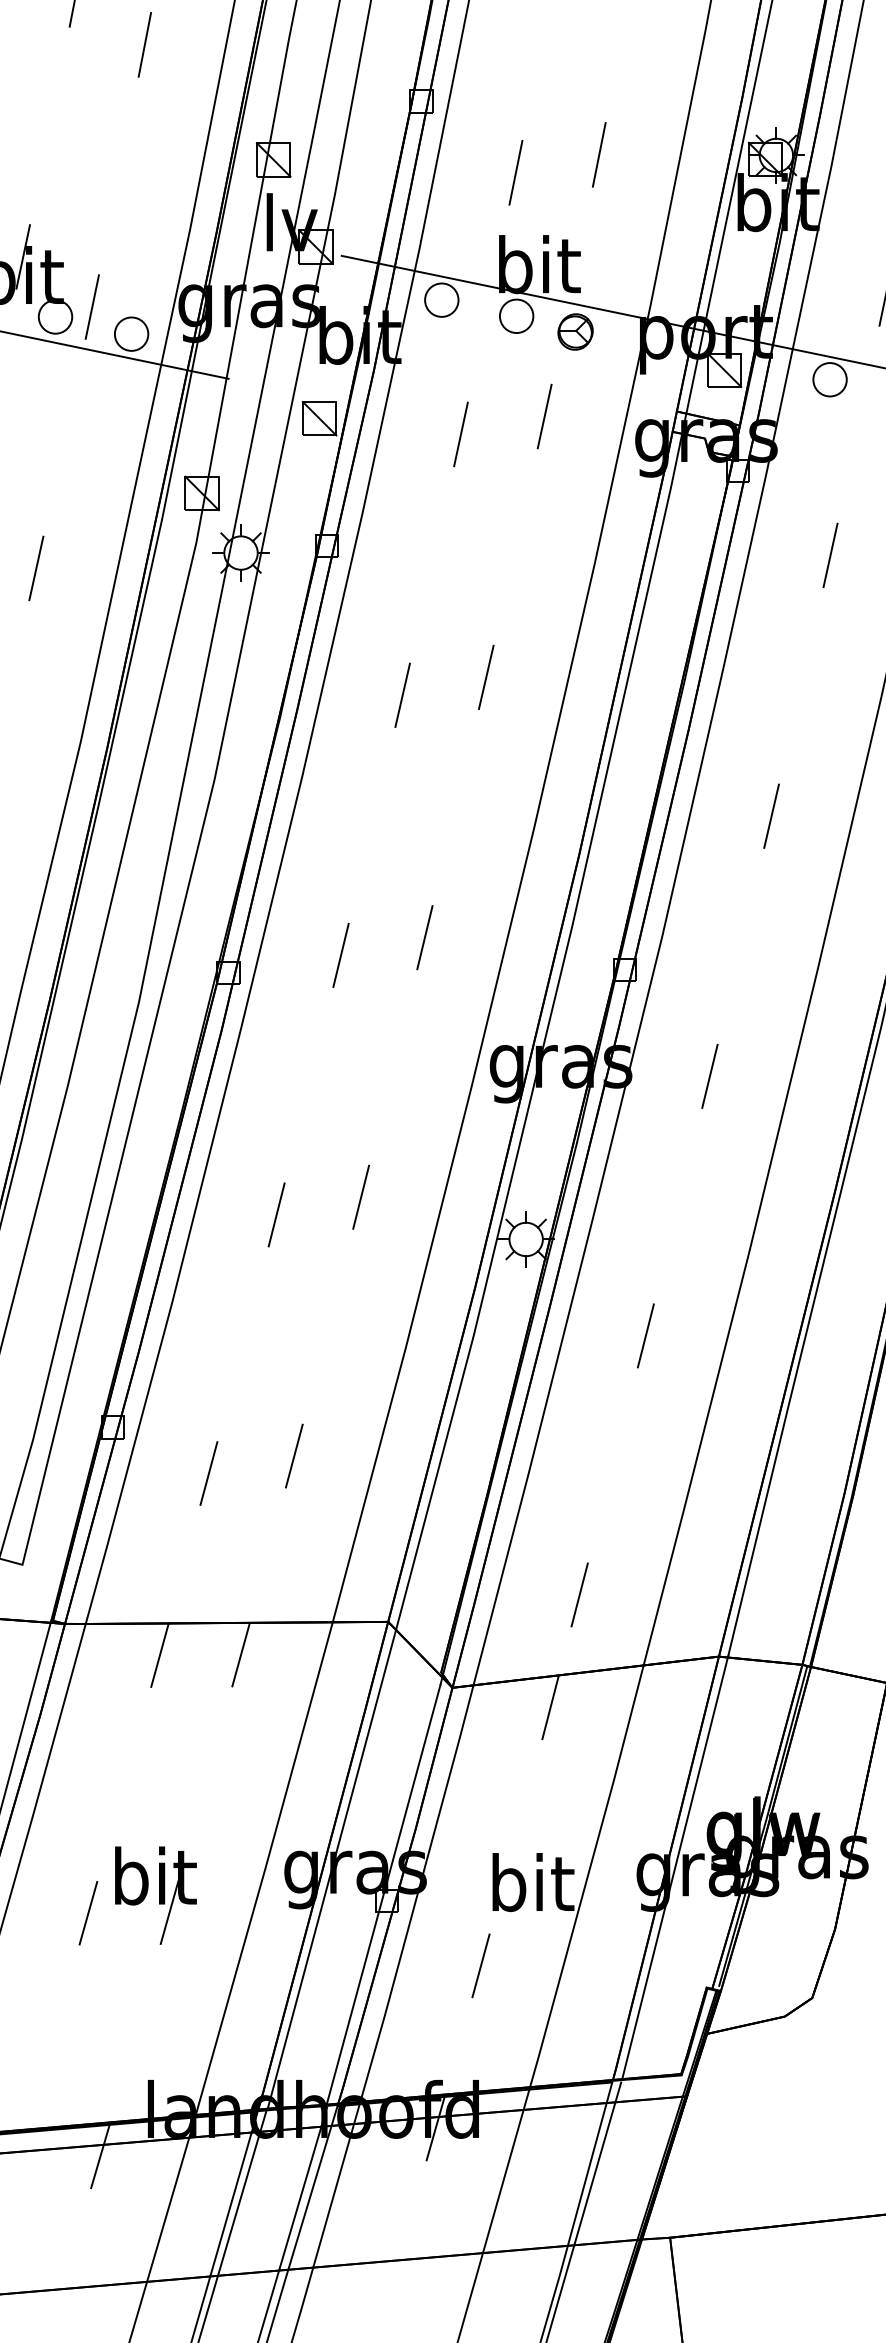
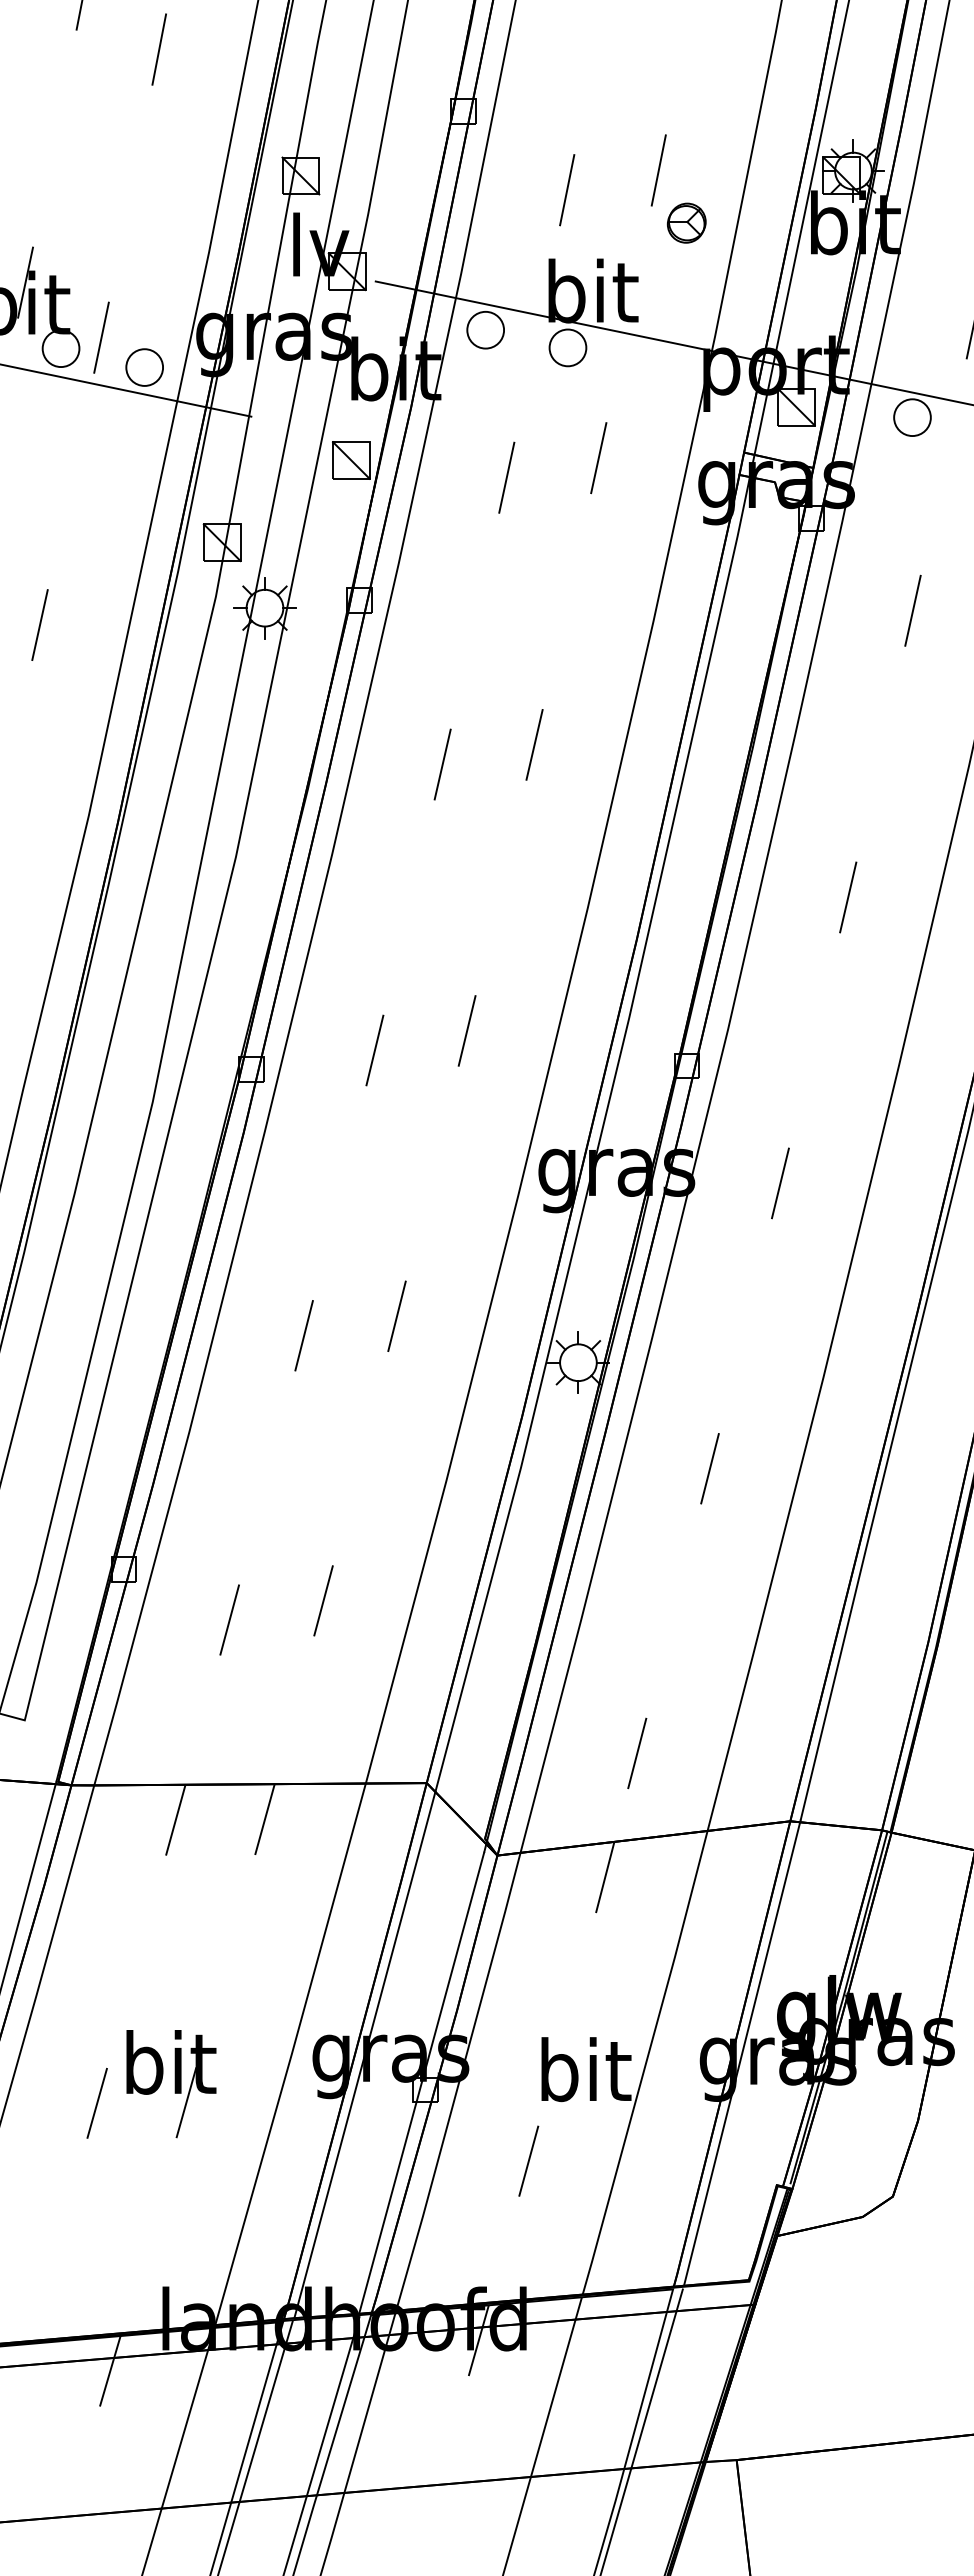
part: (575, 331) -> (686, 222), moved

